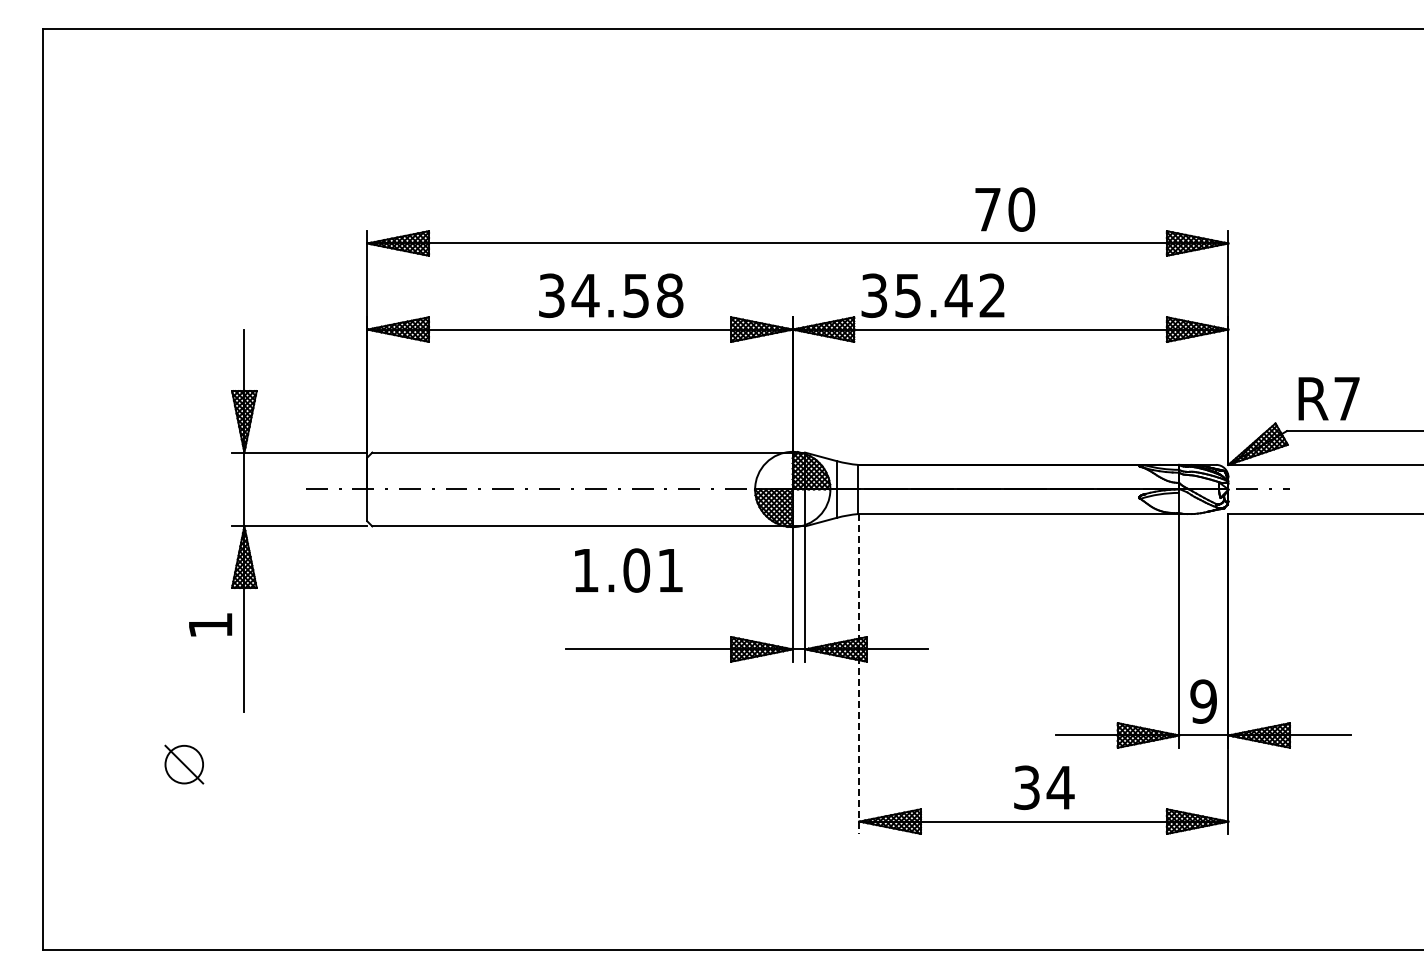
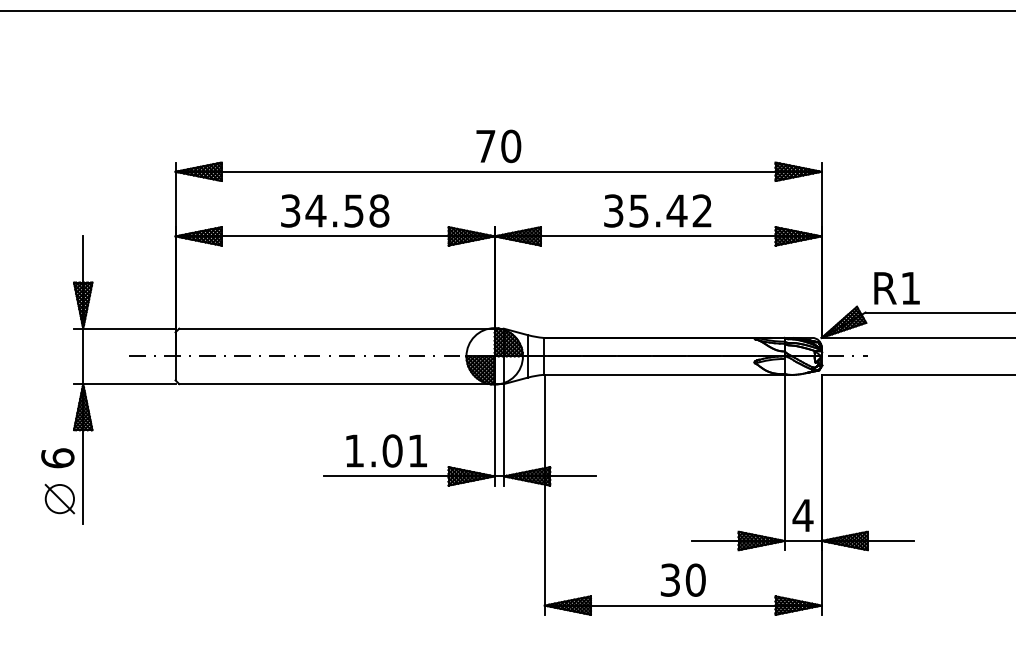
text: (1005, 209) -> (499, 146), moved
text: (611, 295) -> (335, 210), moved
text: (932, 295) -> (657, 210), moved
text: (1346, 398) -> (910, 288), R7 -> R1
text: (628, 570) -> (386, 450), moved
text: (210, 624) -> (57, 457), 1 -> 6
line: (859, 674) -> (544, 495), dashed -> solid
text: (1203, 701) -> (802, 515), 9 -> 4
part: (184, 764) -> (60, 498), moved
text: (1060, 787) -> (695, 580), 34 -> 30

